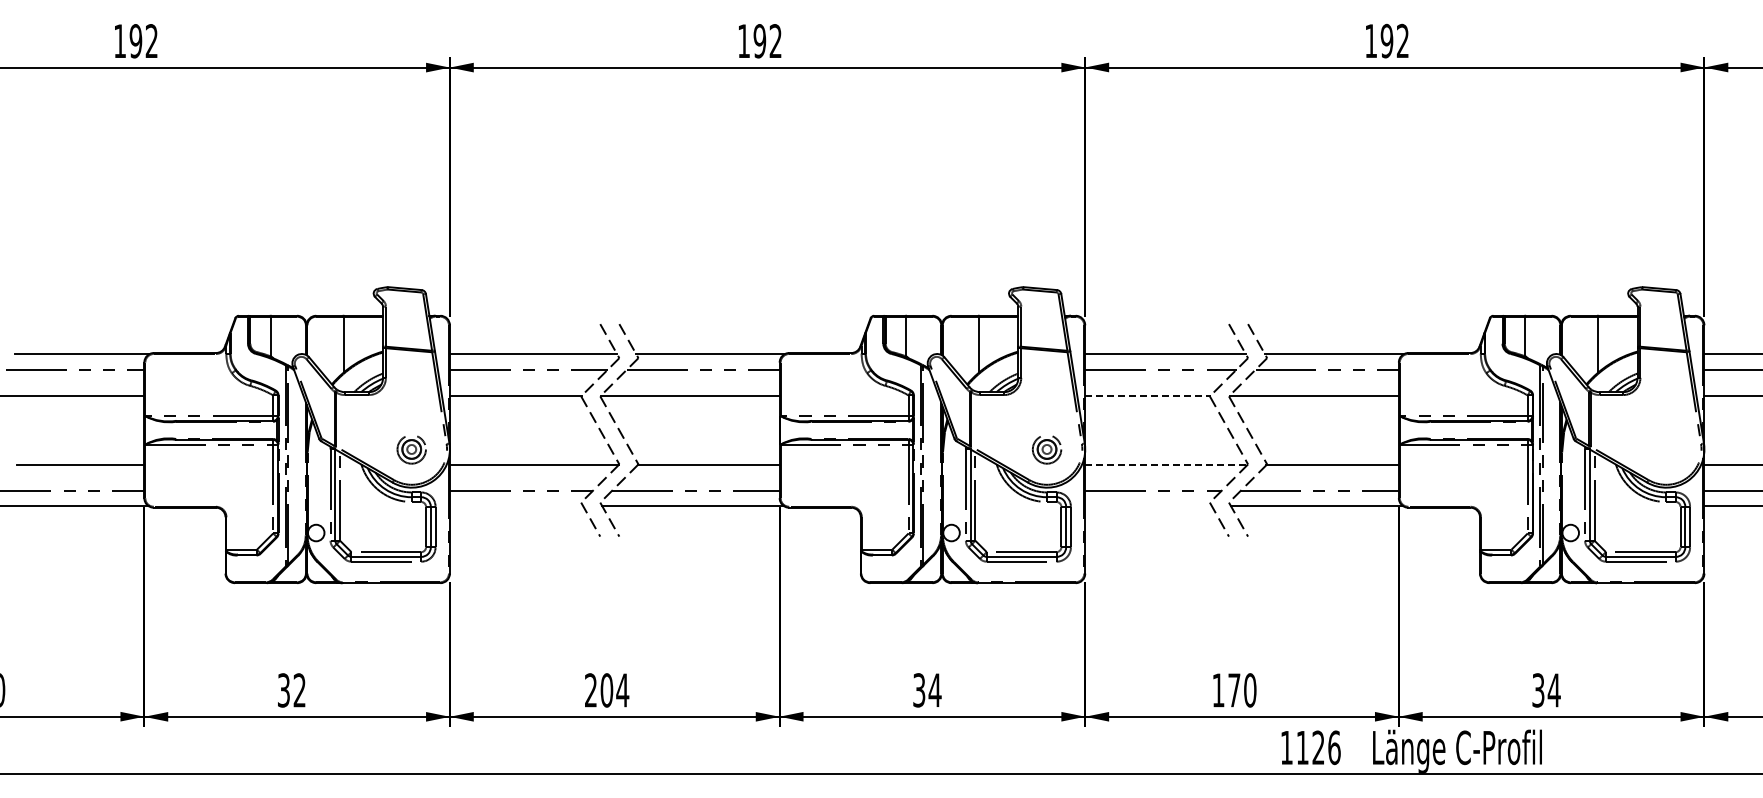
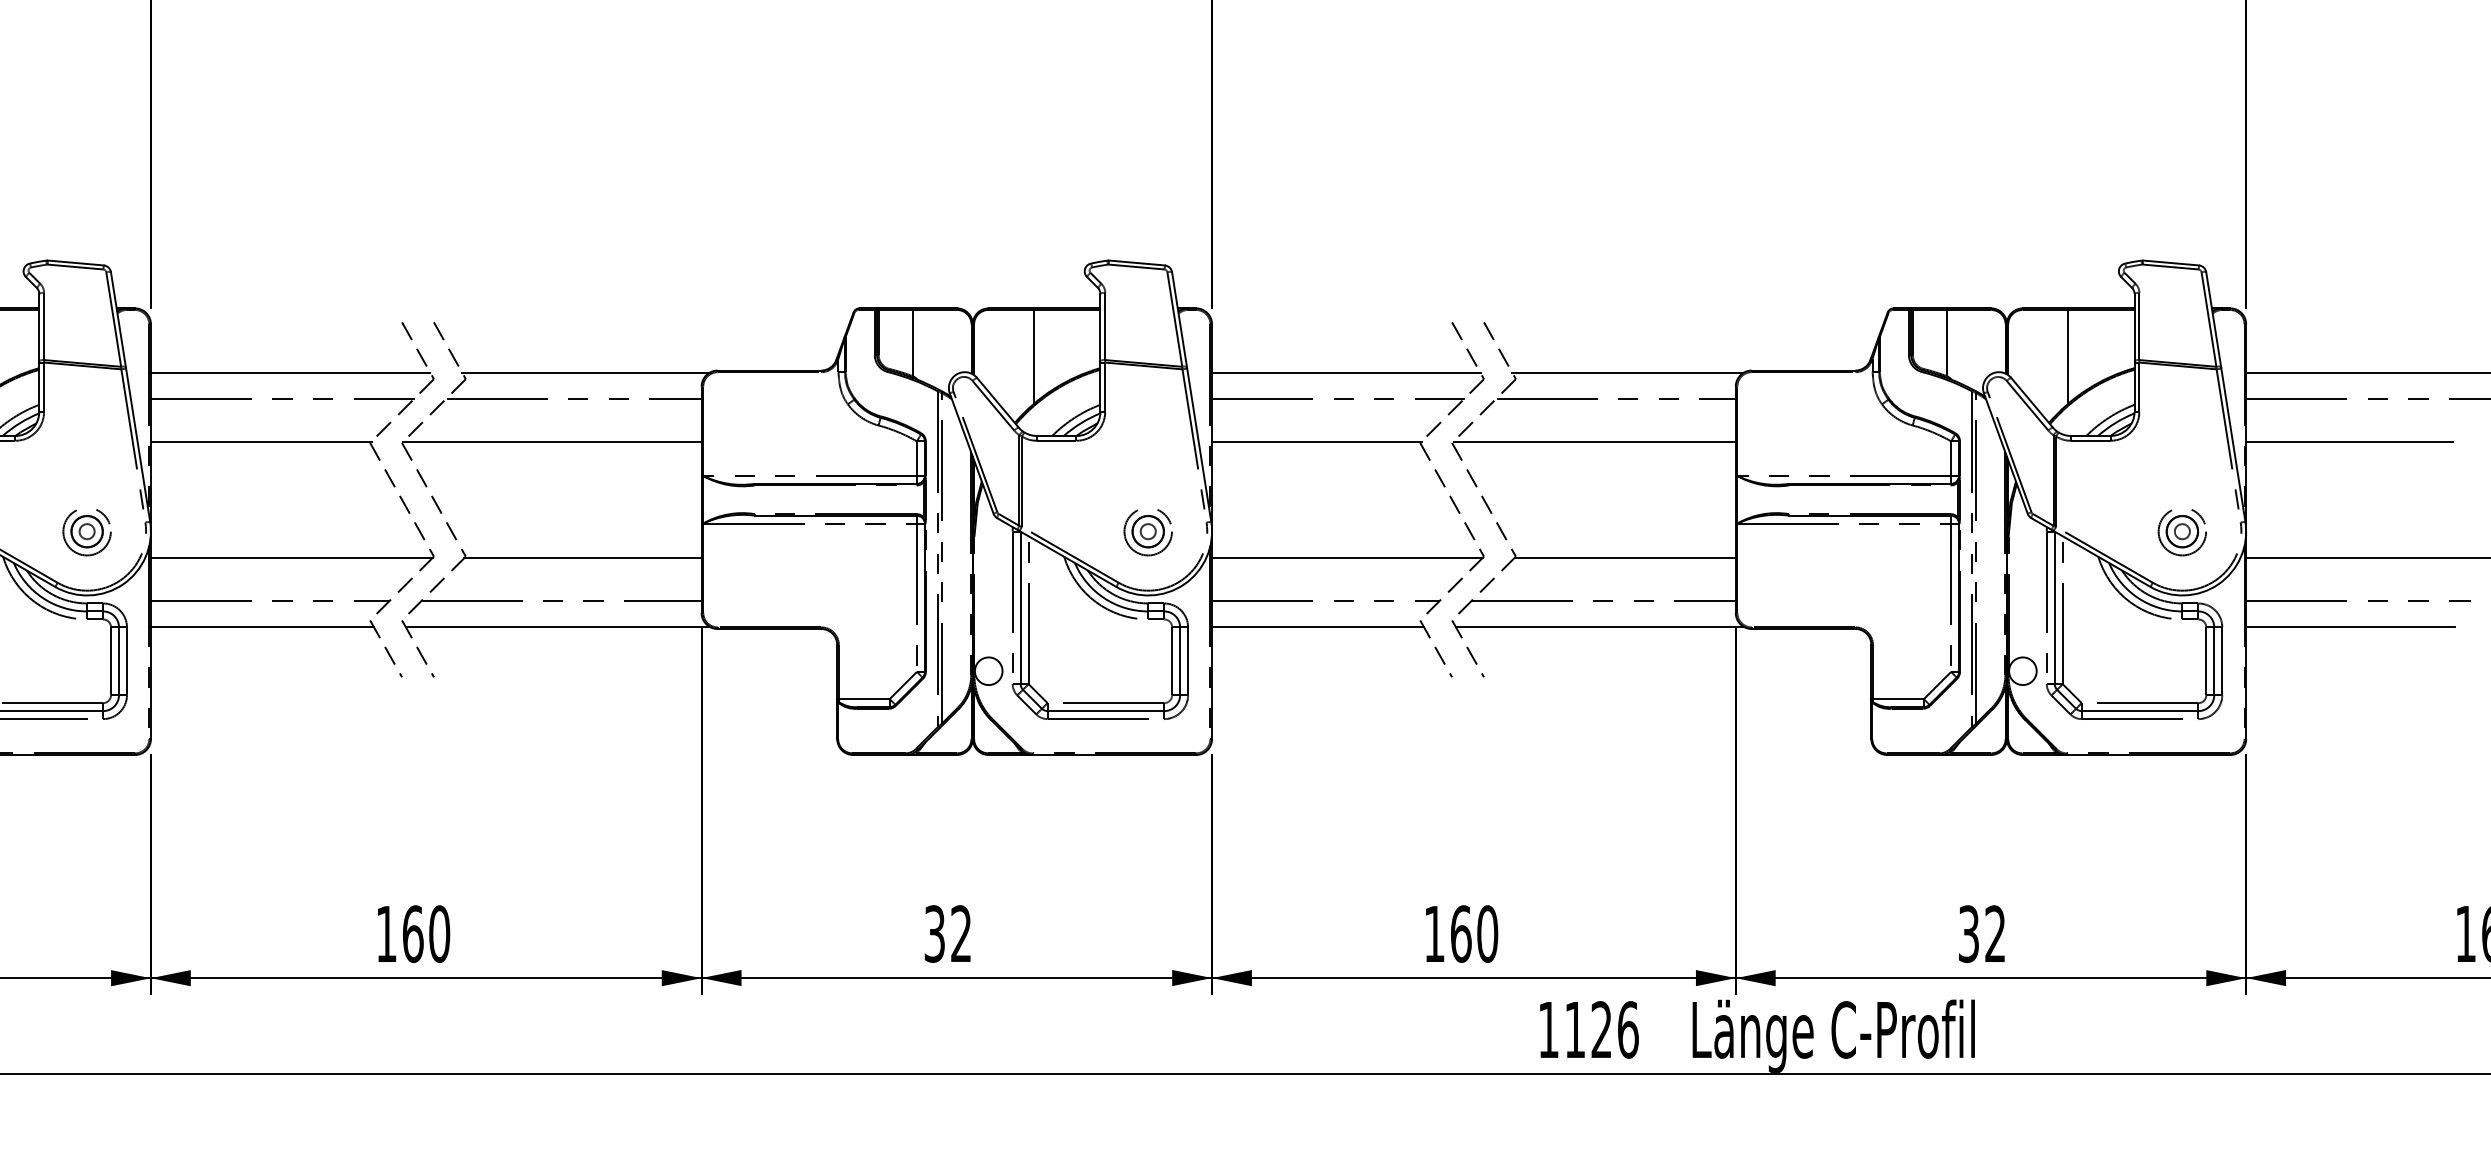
line: (1147, 395) -> (1316, 441), dashed -> solid
part: (1666, 449) -> (2182, 531), added
line: (1166, 465) -> (1347, 558), dashed -> solid
line: (516, 506) -> (262, 626), added
line: (1148, 506) -> (1317, 626), added
text: (934, 689) -> (960, 932), 34 -> 32
text: (607, 690) -> (414, 934), 204 -> 160
text: (1234, 690) -> (1461, 934), 170 -> 160
text: (1553, 690) -> (1994, 934), 34 -> 32

